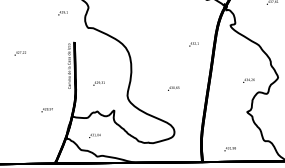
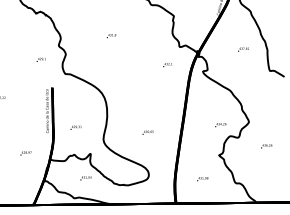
text: (193, 44) -> (167, 65), moved
text: (94, 136) -> (85, 178), moved
text: (230, 149) -> (202, 179), moved

